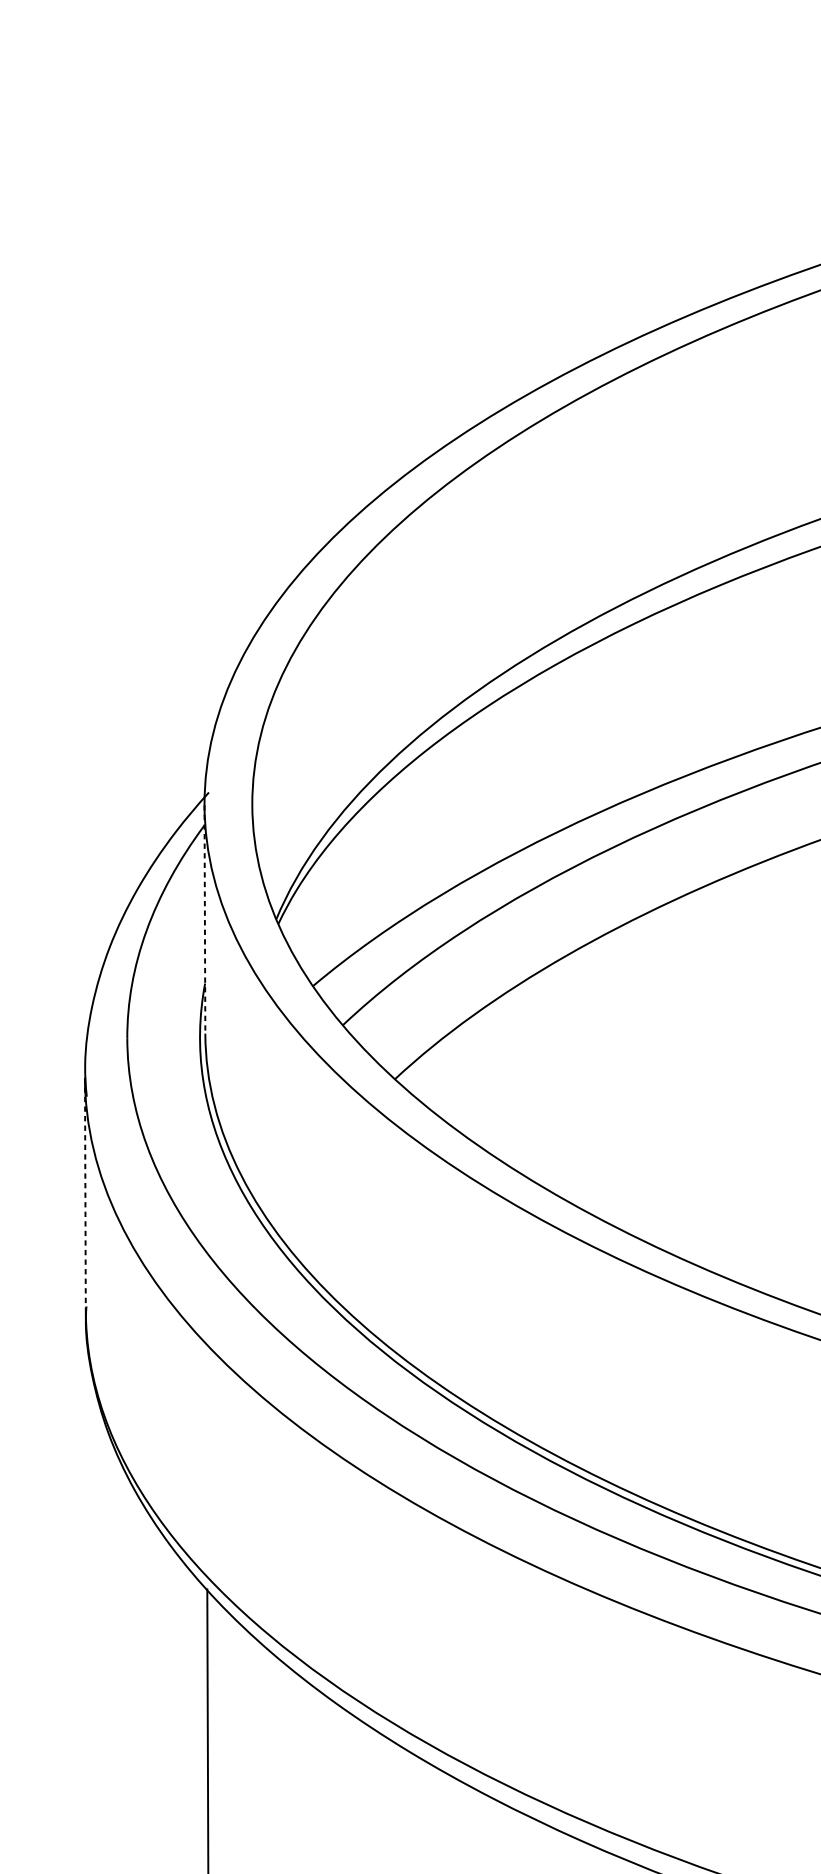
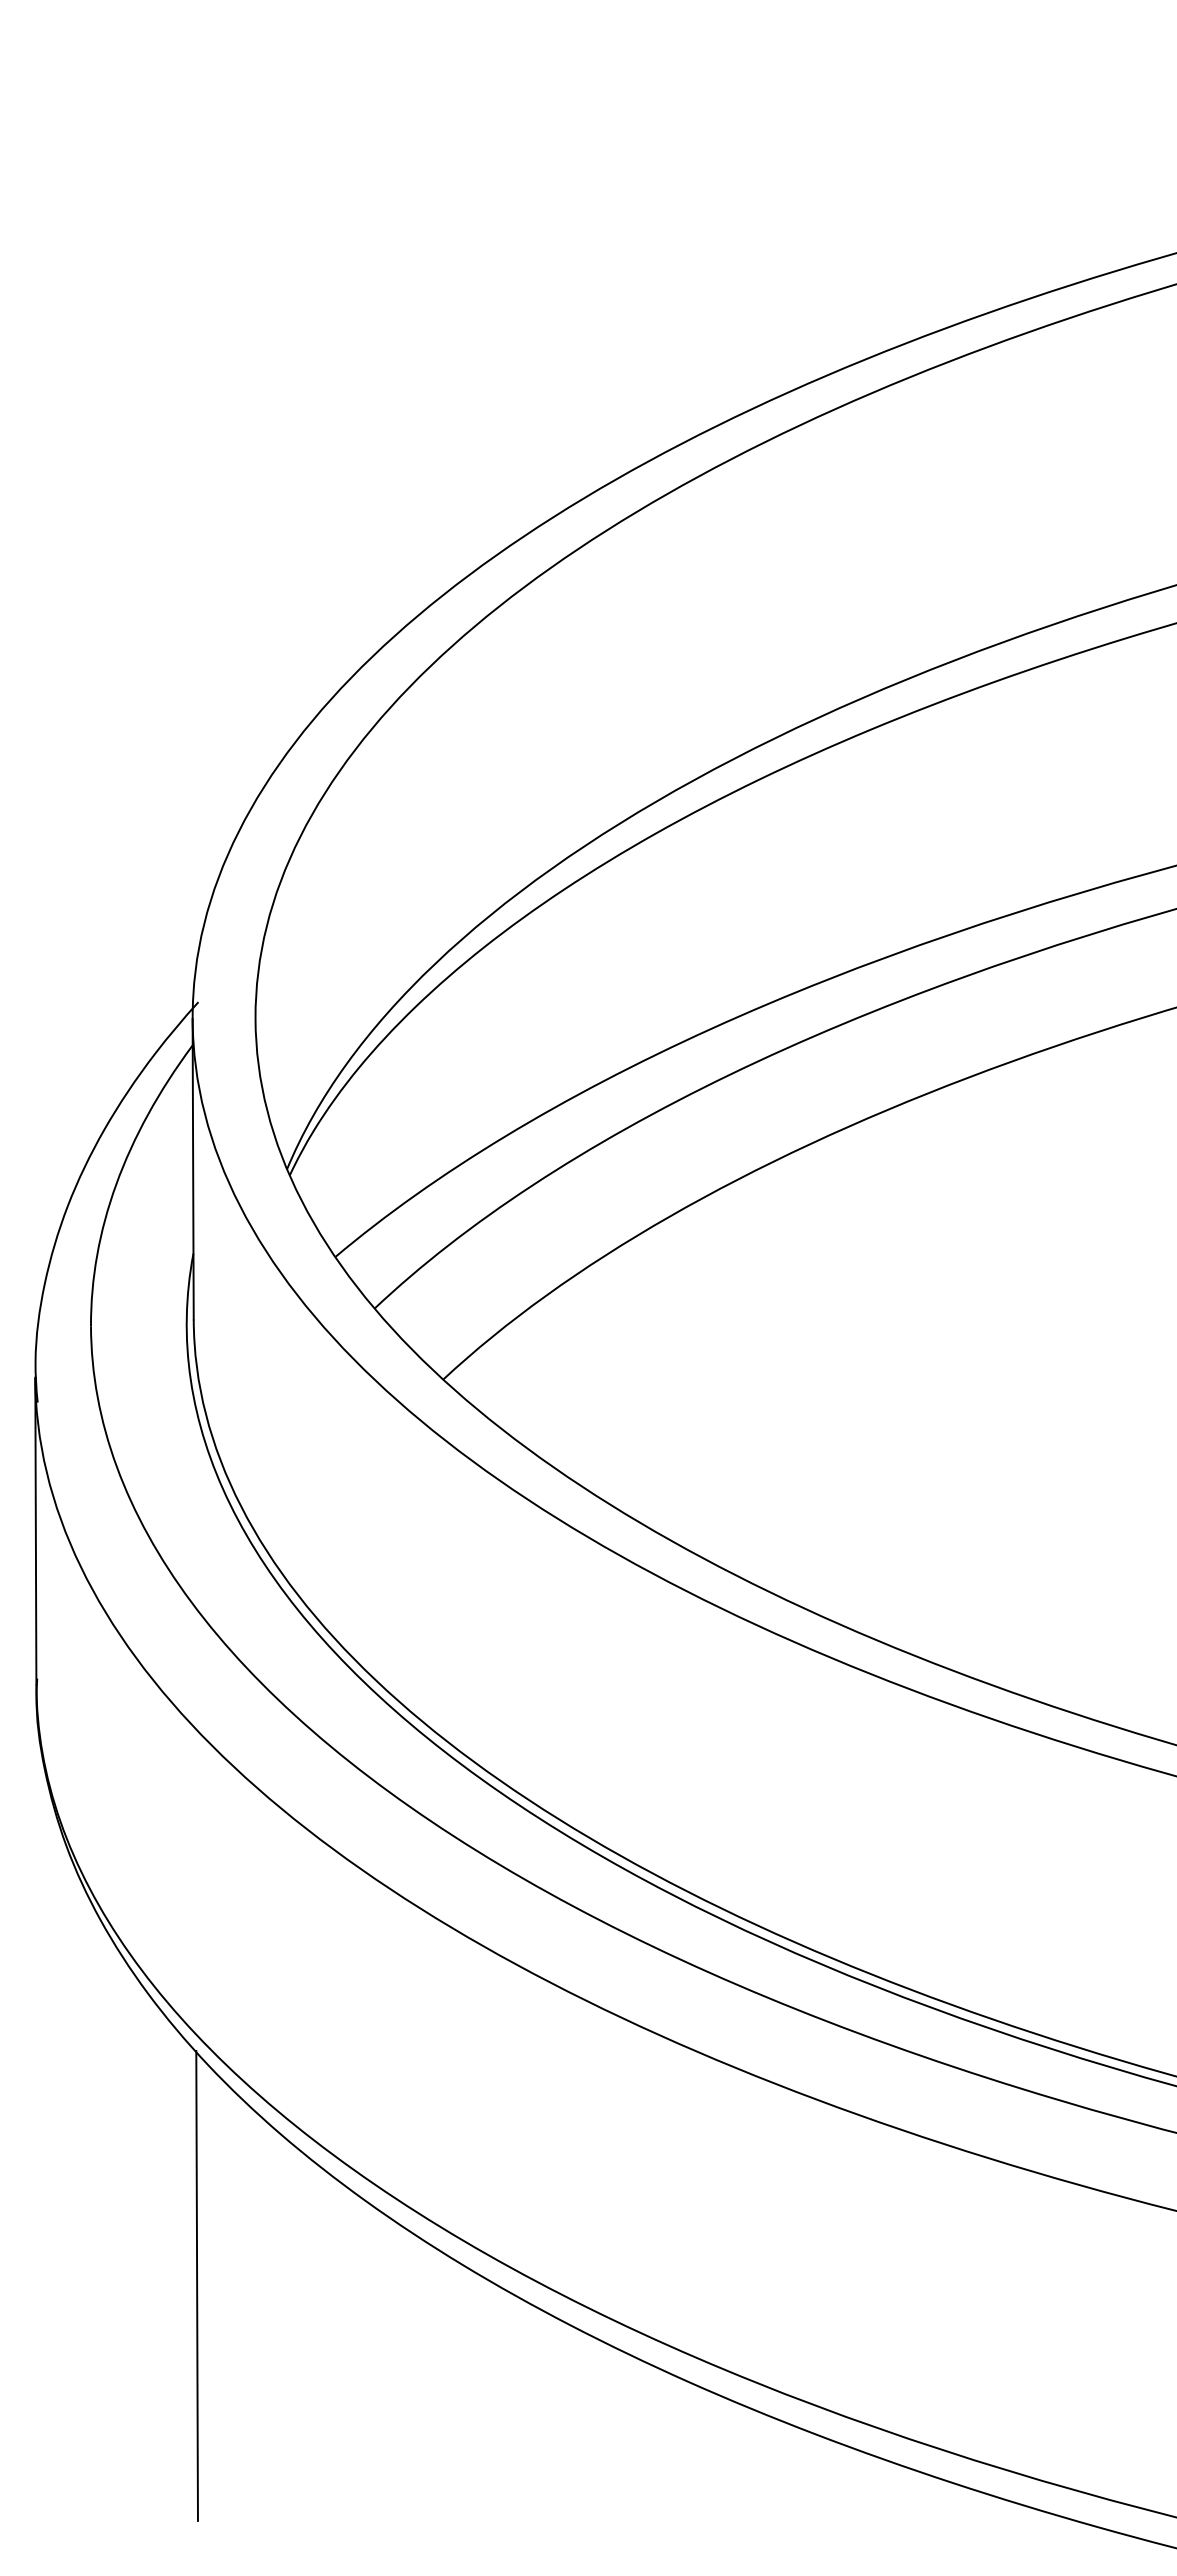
line: (205, 919) -> (193, 1169), dashed -> solid
line: (85, 1194) -> (35, 1531), dashed -> solid

